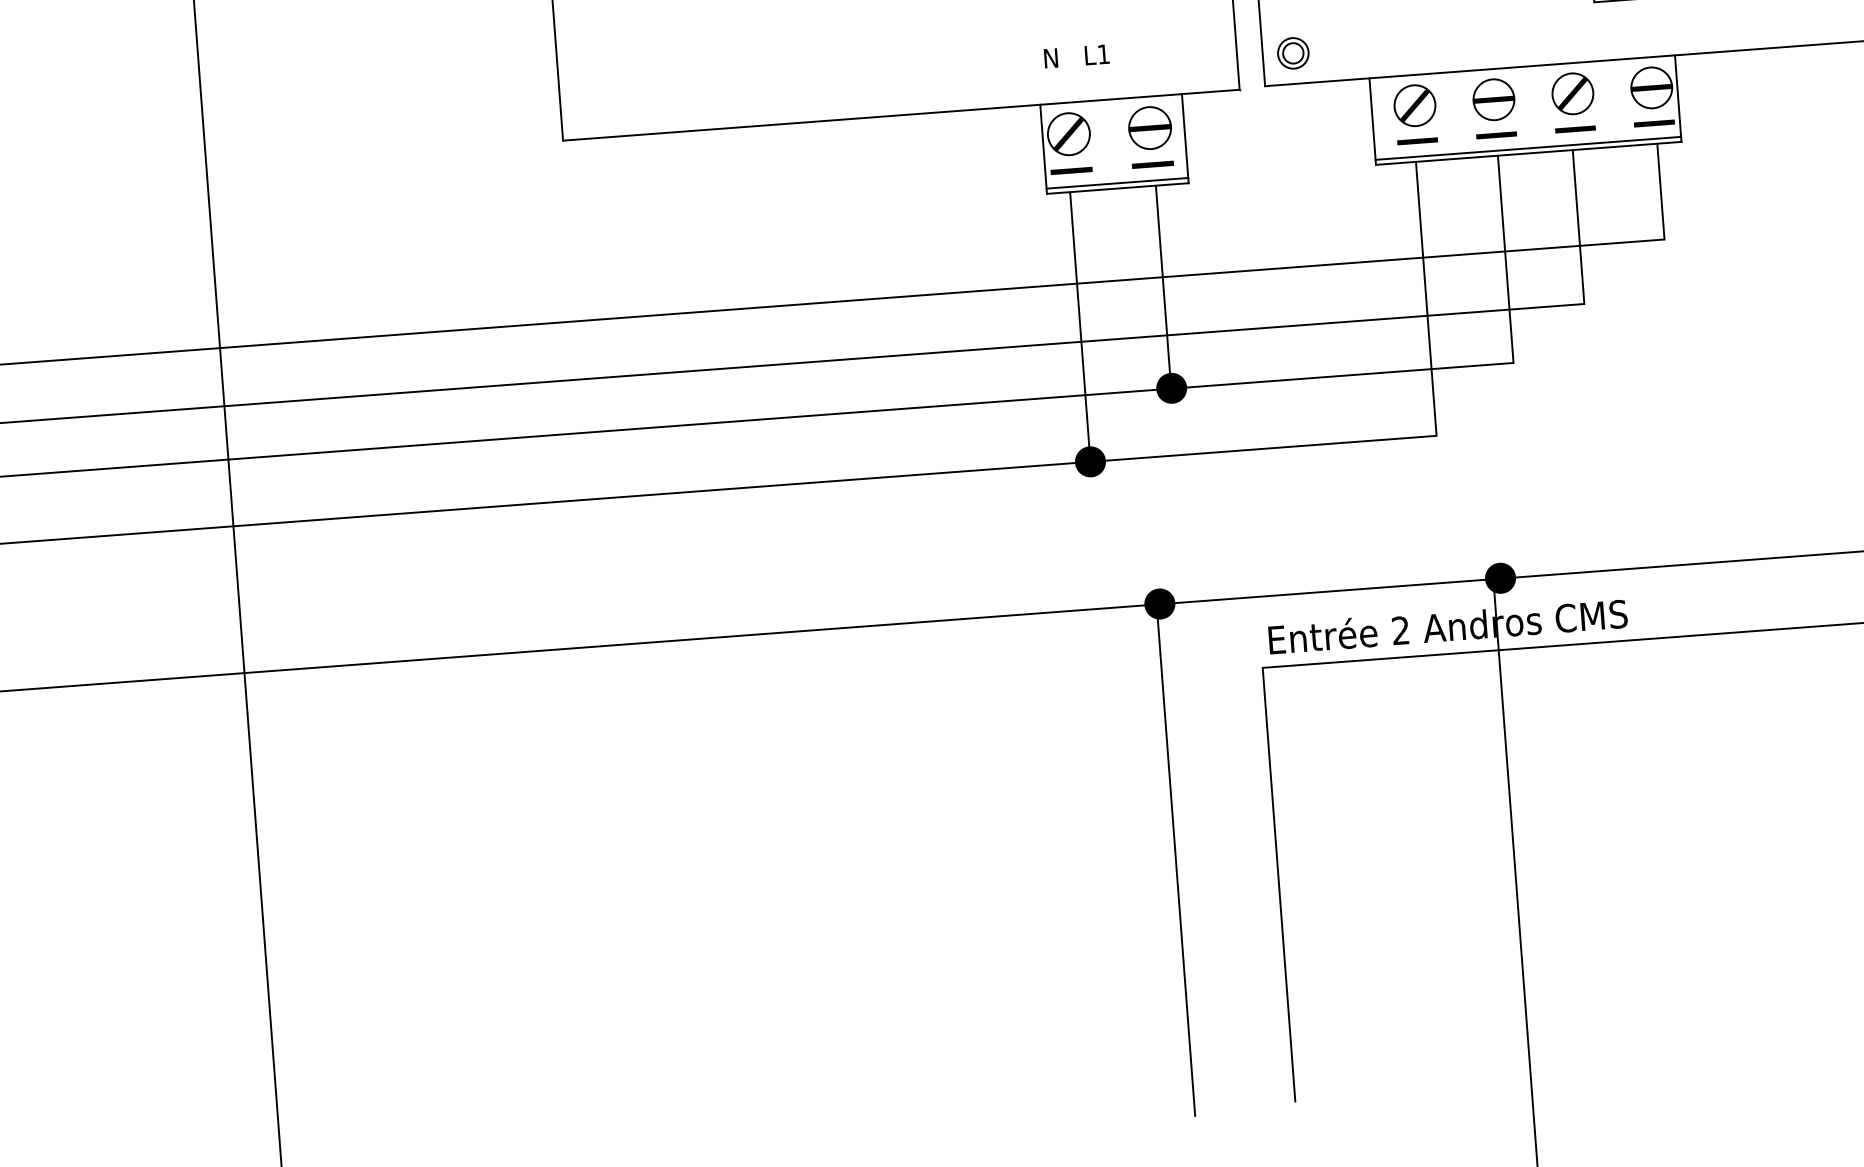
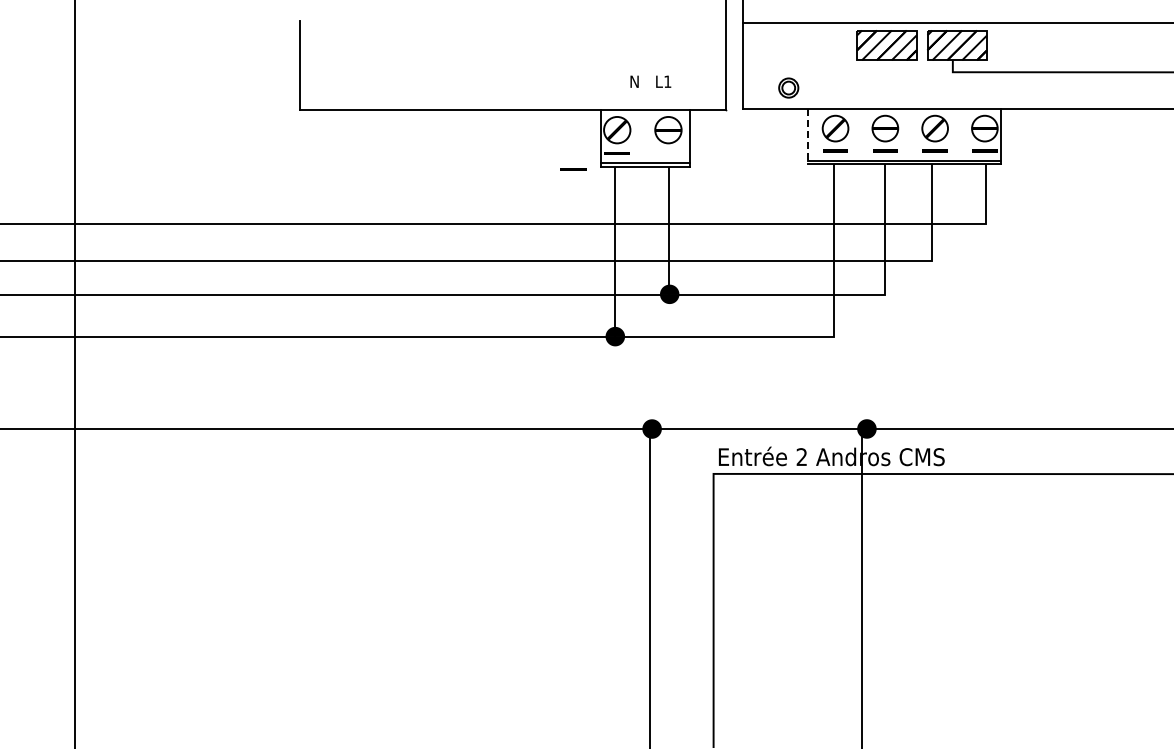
part: (1292, 52) -> (788, 87), moved
text: (1076, 56) -> (650, 81), moved
line: (1373, 123) -> (808, 137), solid -> dashed
line: (1152, 165) -> (573, 169), moved

